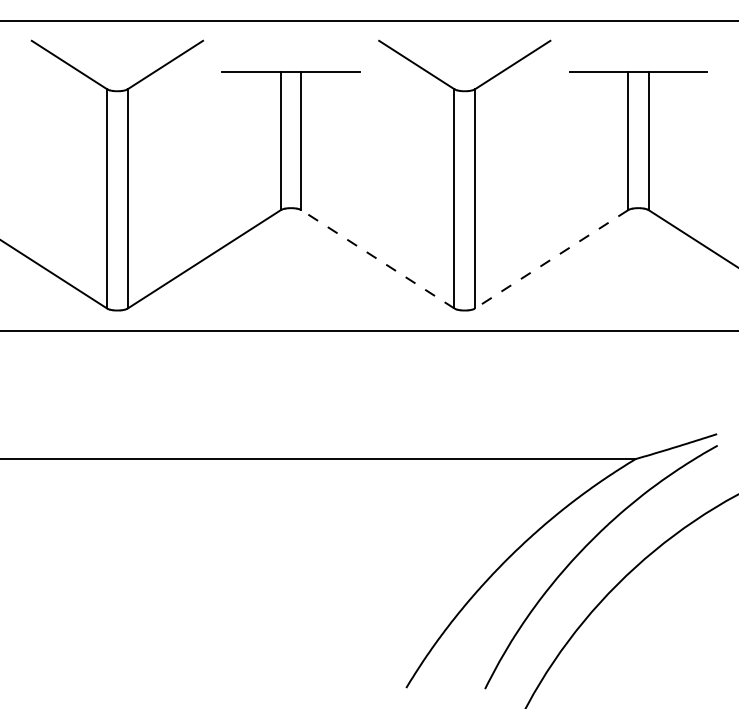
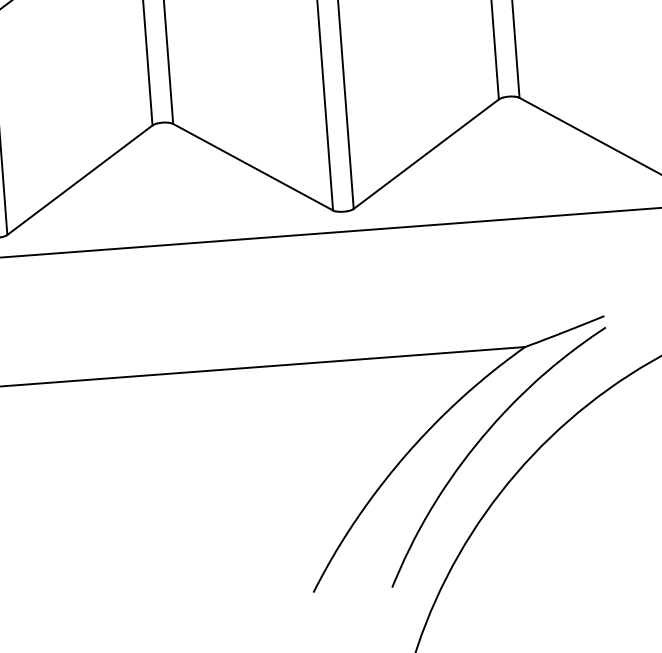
line: (377, 259) -> (252, 167), dashed -> solid
line: (551, 259) -> (426, 154), dashed -> solid

